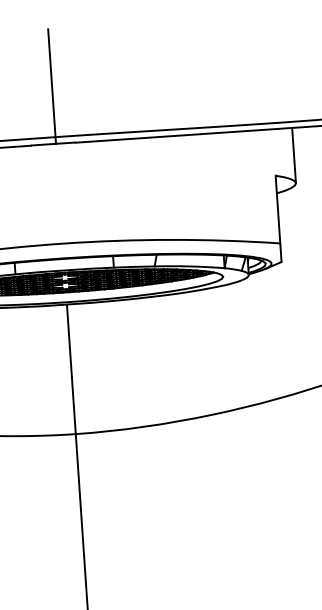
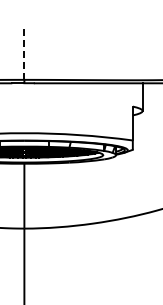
line: (52, 82) -> (24, 52), solid -> dashed

